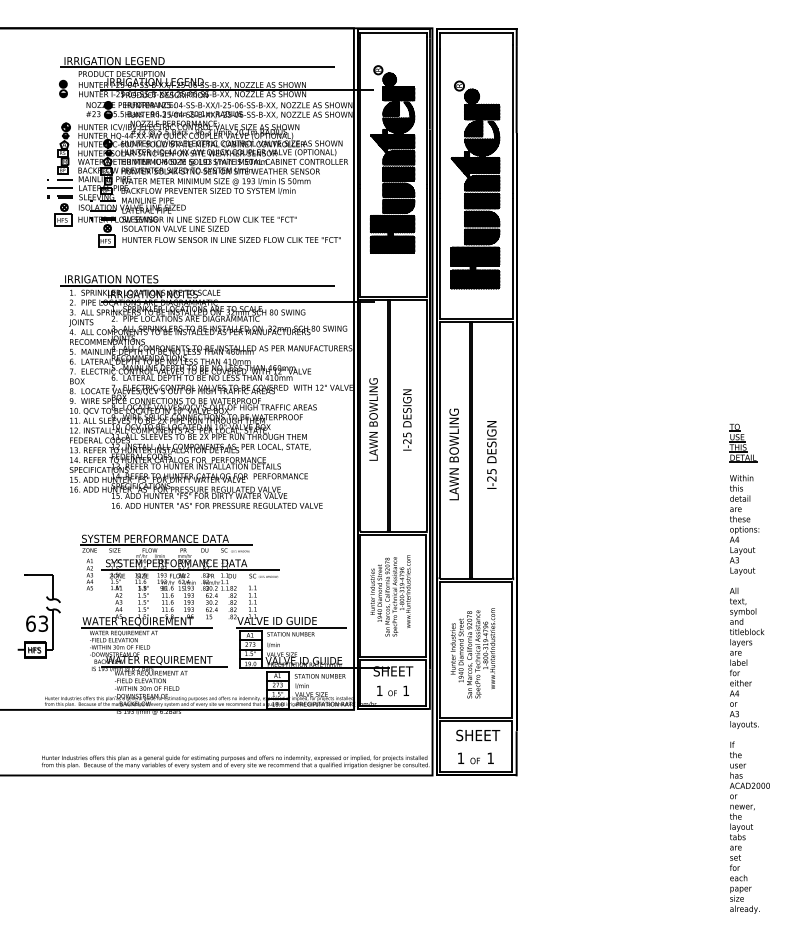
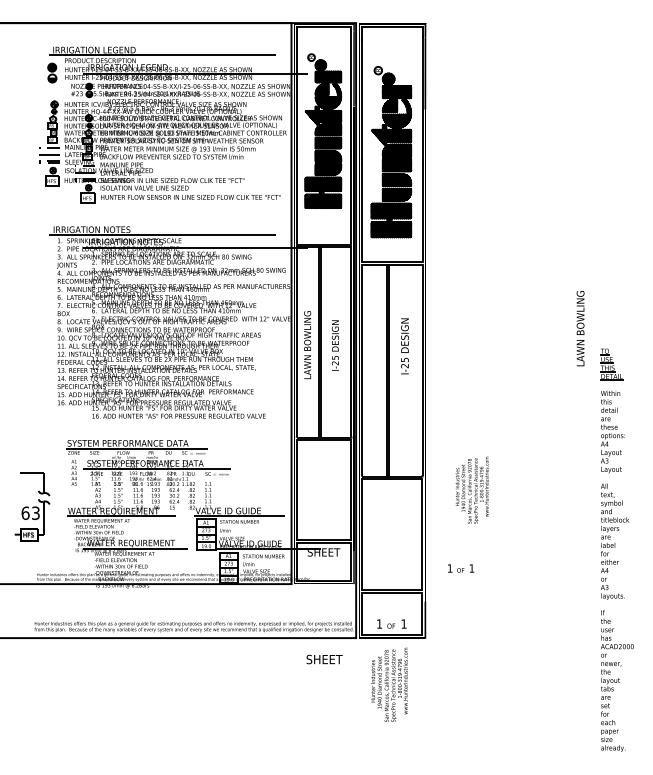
part: (63, 88) -> (52, 72), size x1.4
text: (453, 454) -> (580, 328), moved
text: (491, 454) -> (404, 345), moved
text: (390, 595) -> (472, 489), moved
text: (472, 653) -> (389, 685), moved
text: (392, 690) -> (460, 568), moved
text: (478, 735) -> (324, 659), moved

